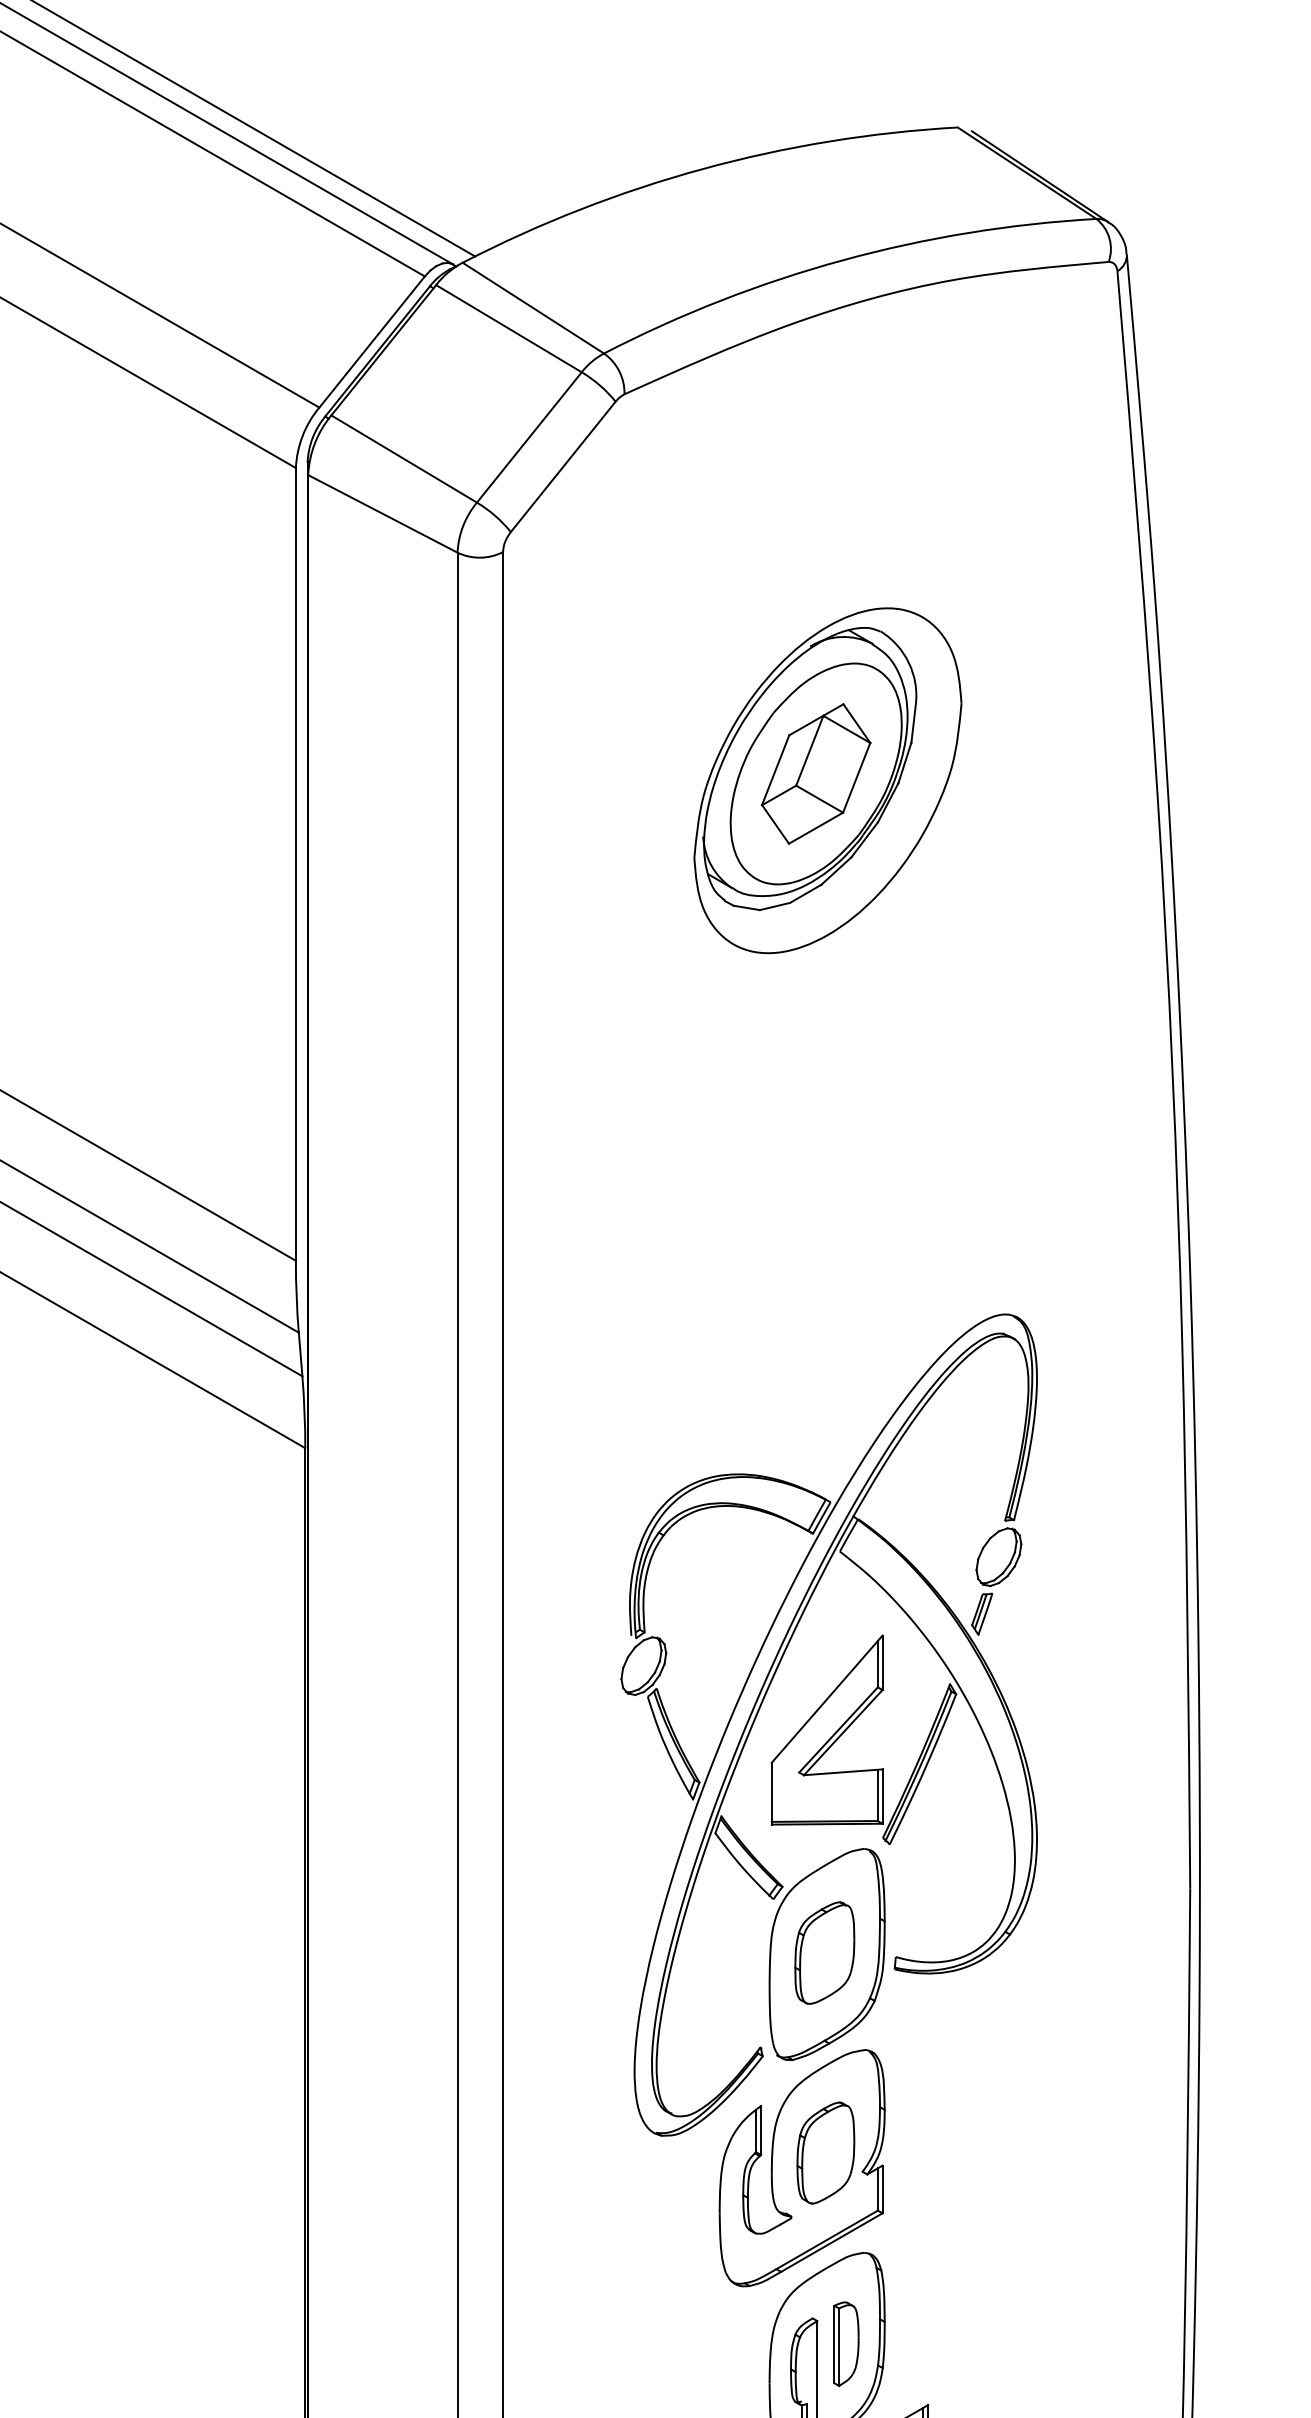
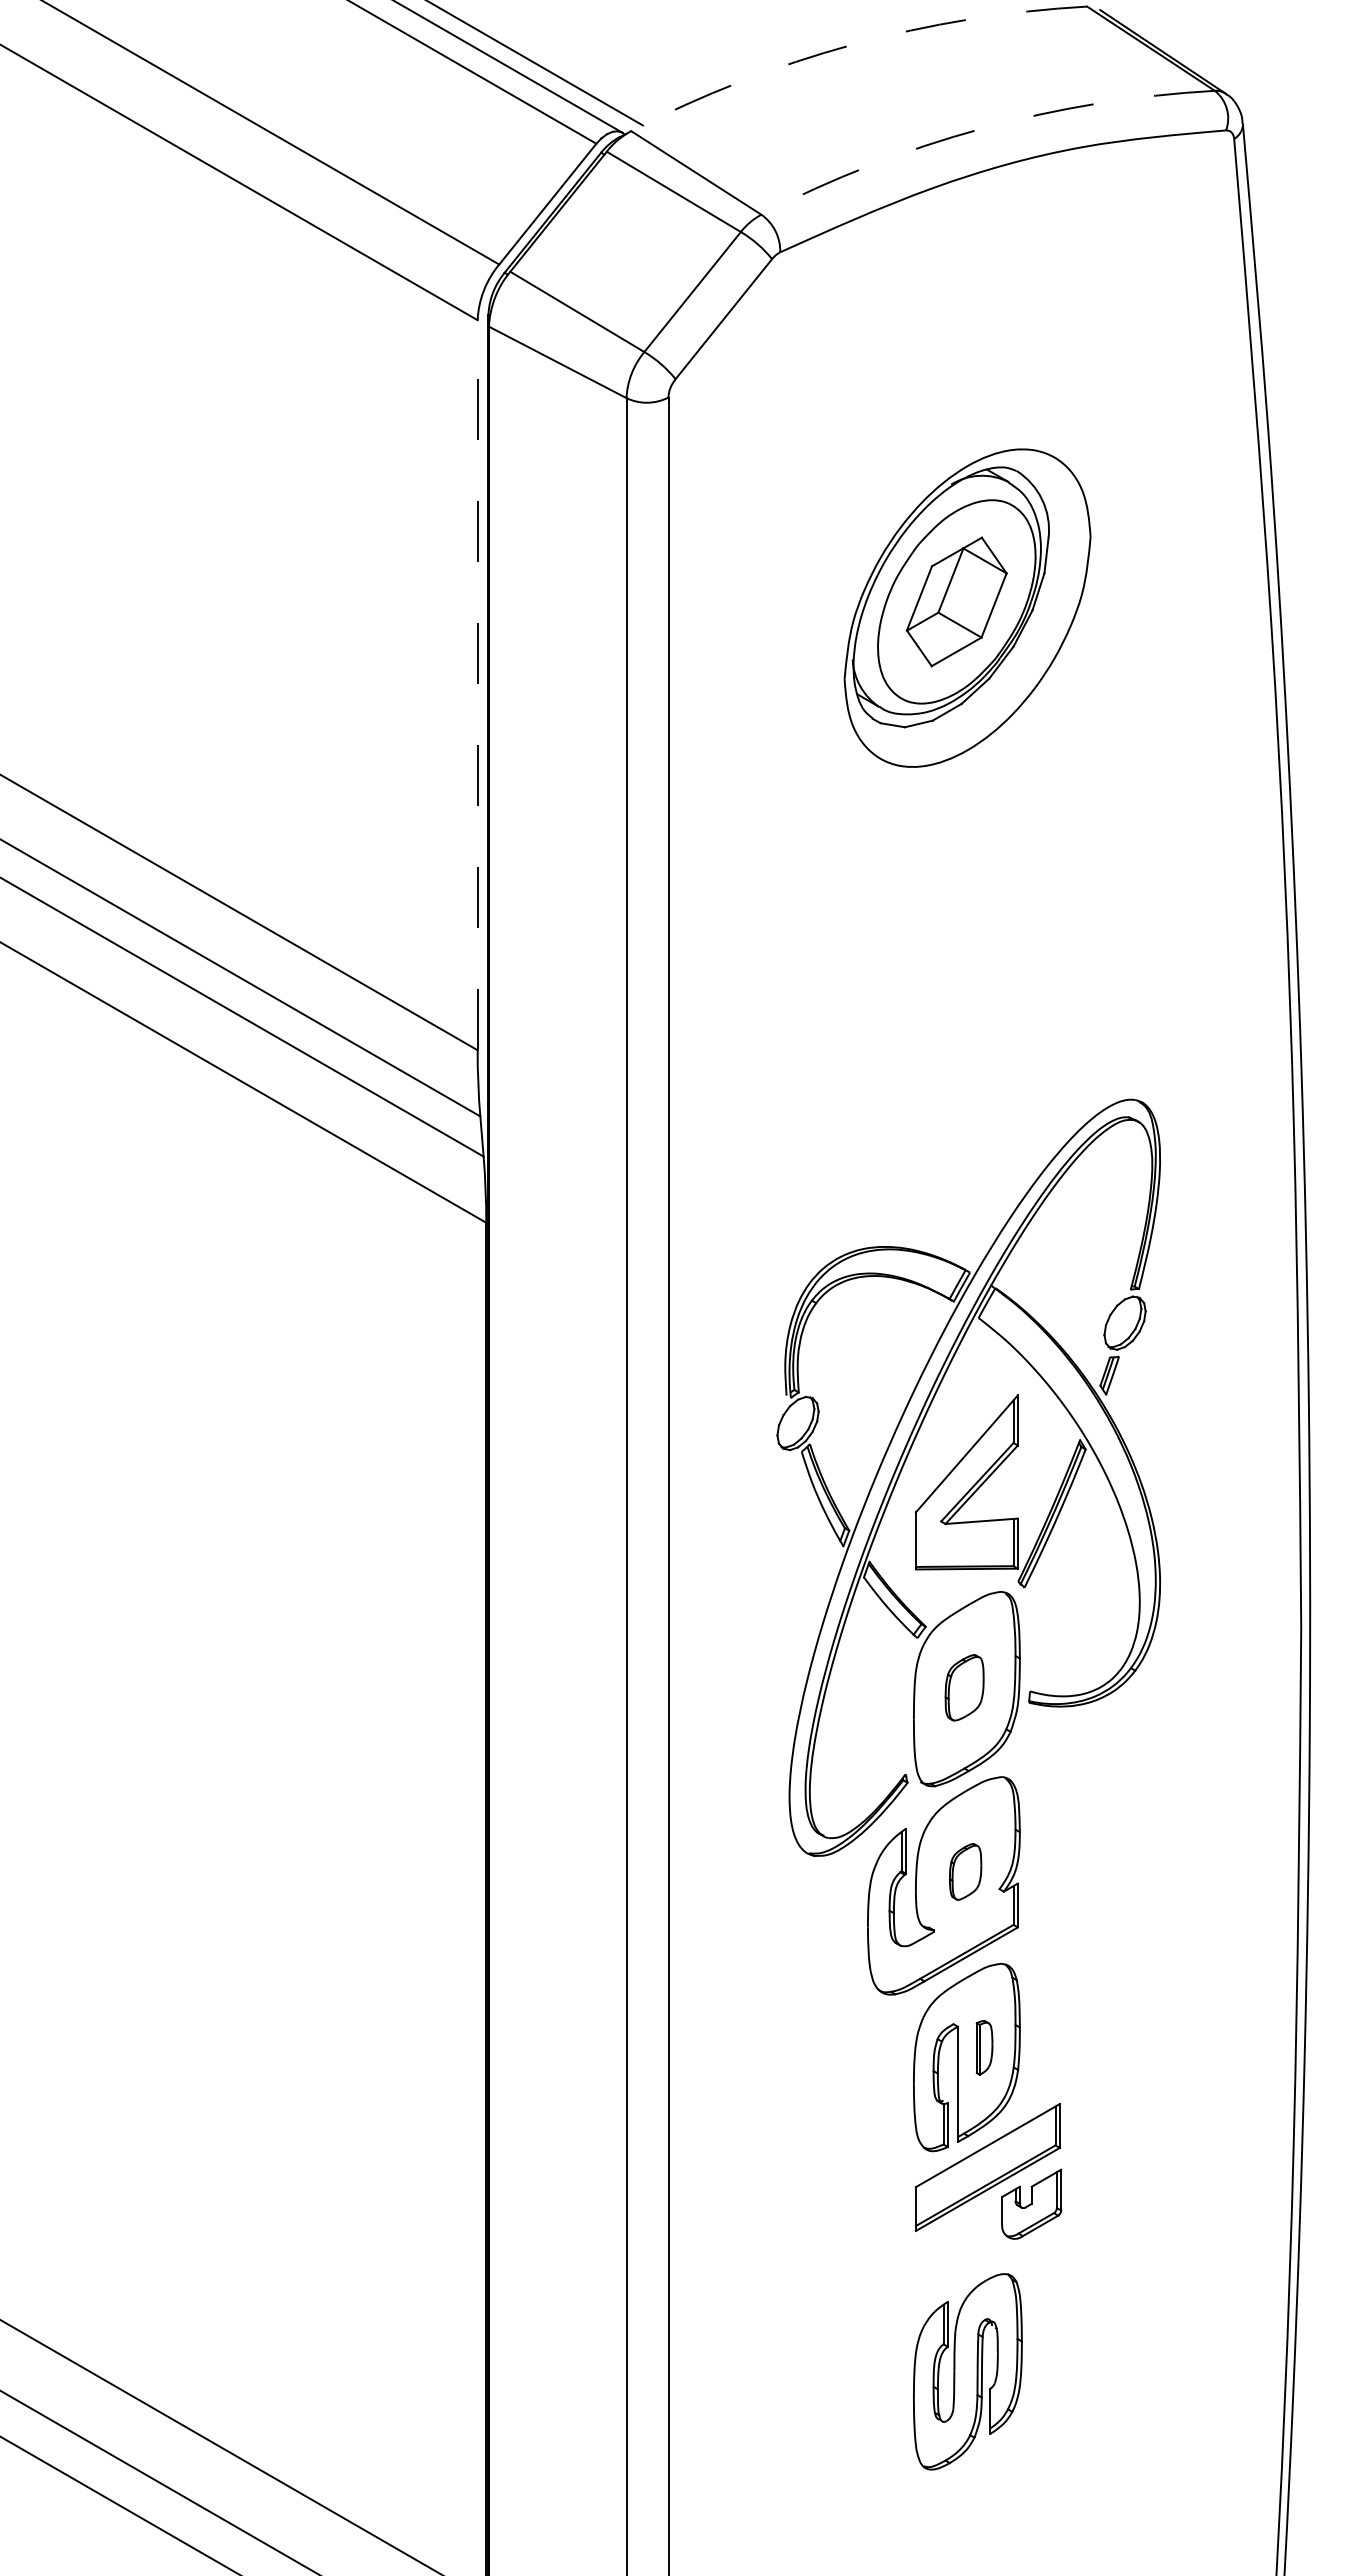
arc: (702, 168) -> (852, 44), solid -> dashed
arc: (843, 259) -> (981, 128), solid -> dashed
line: (295, 863) -> (477, 684), solid -> dashed
part: (824, 1952) -> (964, 1687), size x0.7
part: (825, 2152) -> (965, 1871), size x0.6
part: (846, 2343) -> (984, 2047), size x0.7

